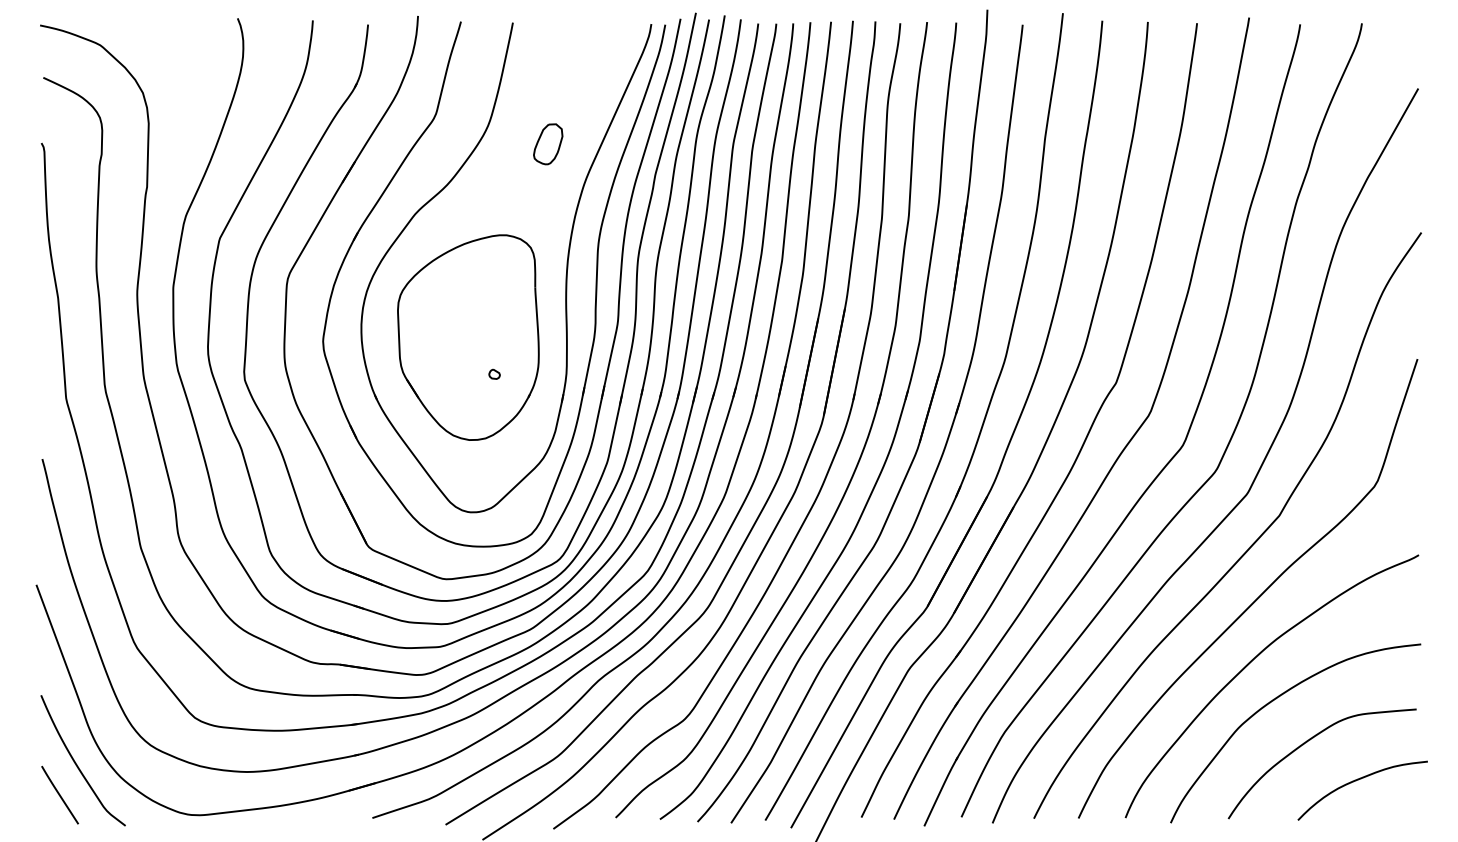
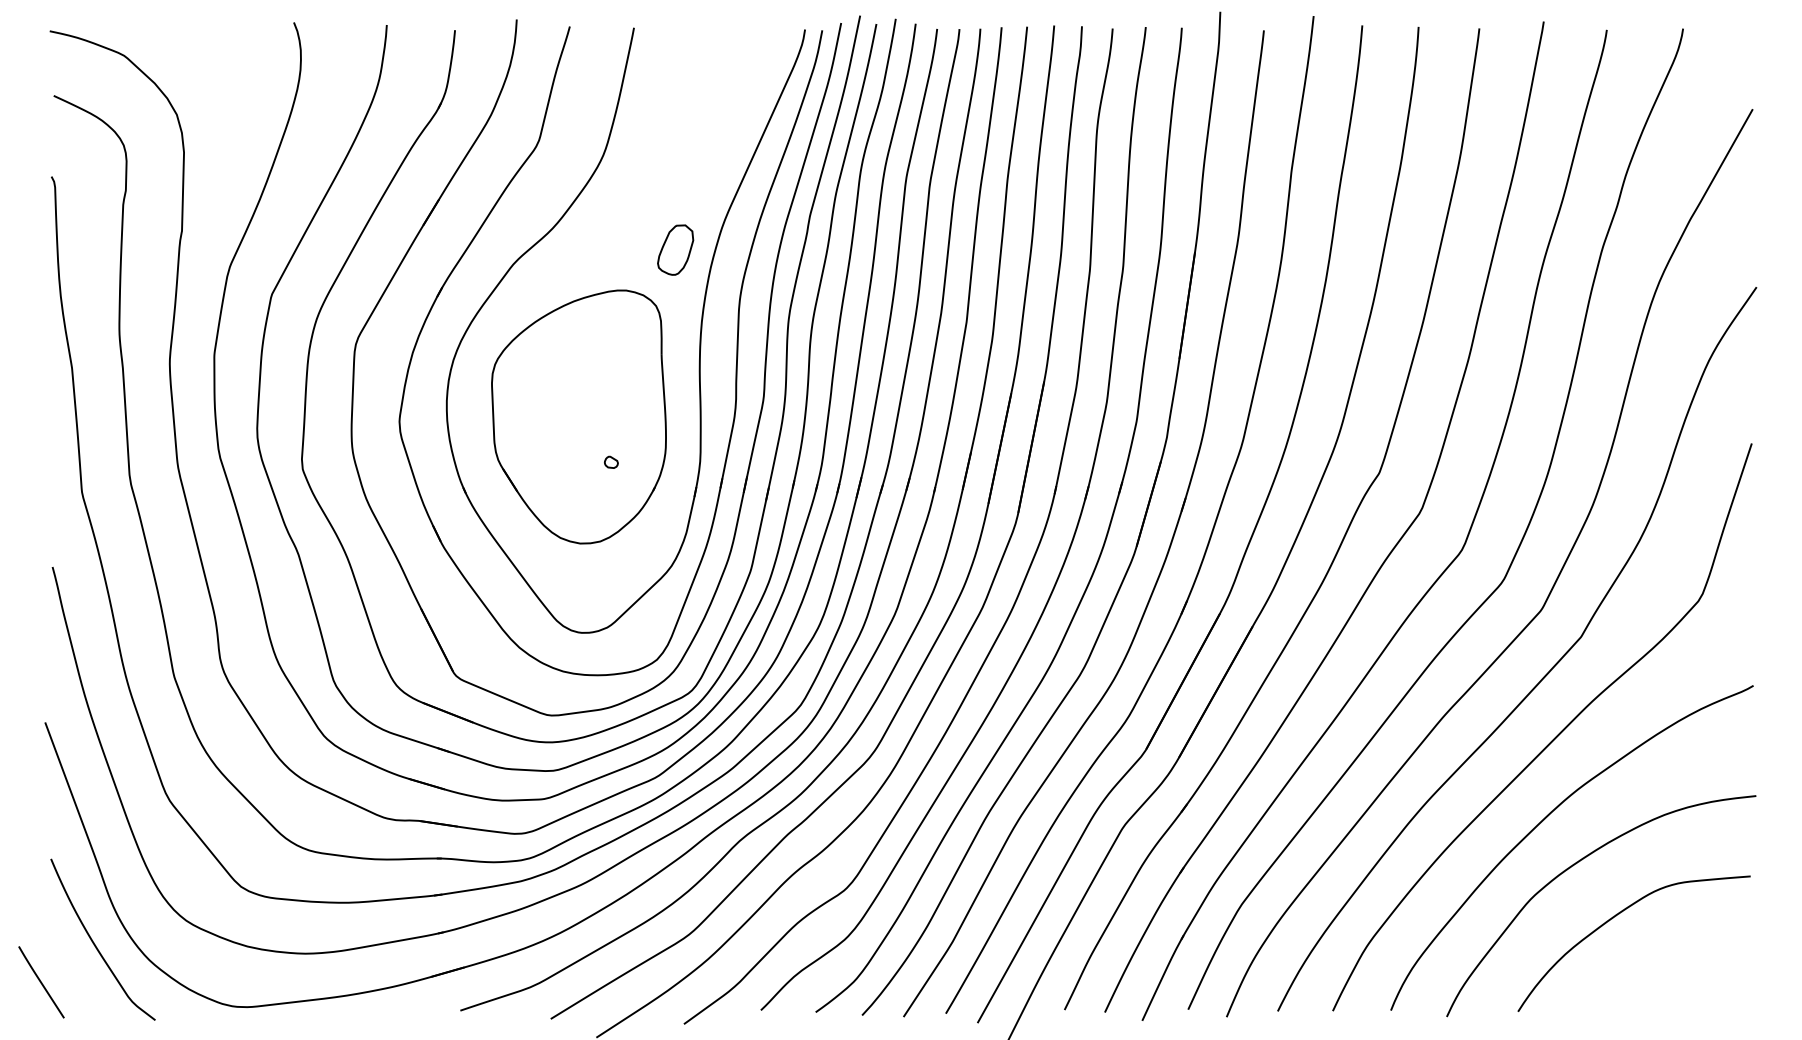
part: (548, 143) -> (675, 249), moved
curve: (1359, 779) -> (1680, 963), removed
line: (60, 795) -> (41, 982), moved

